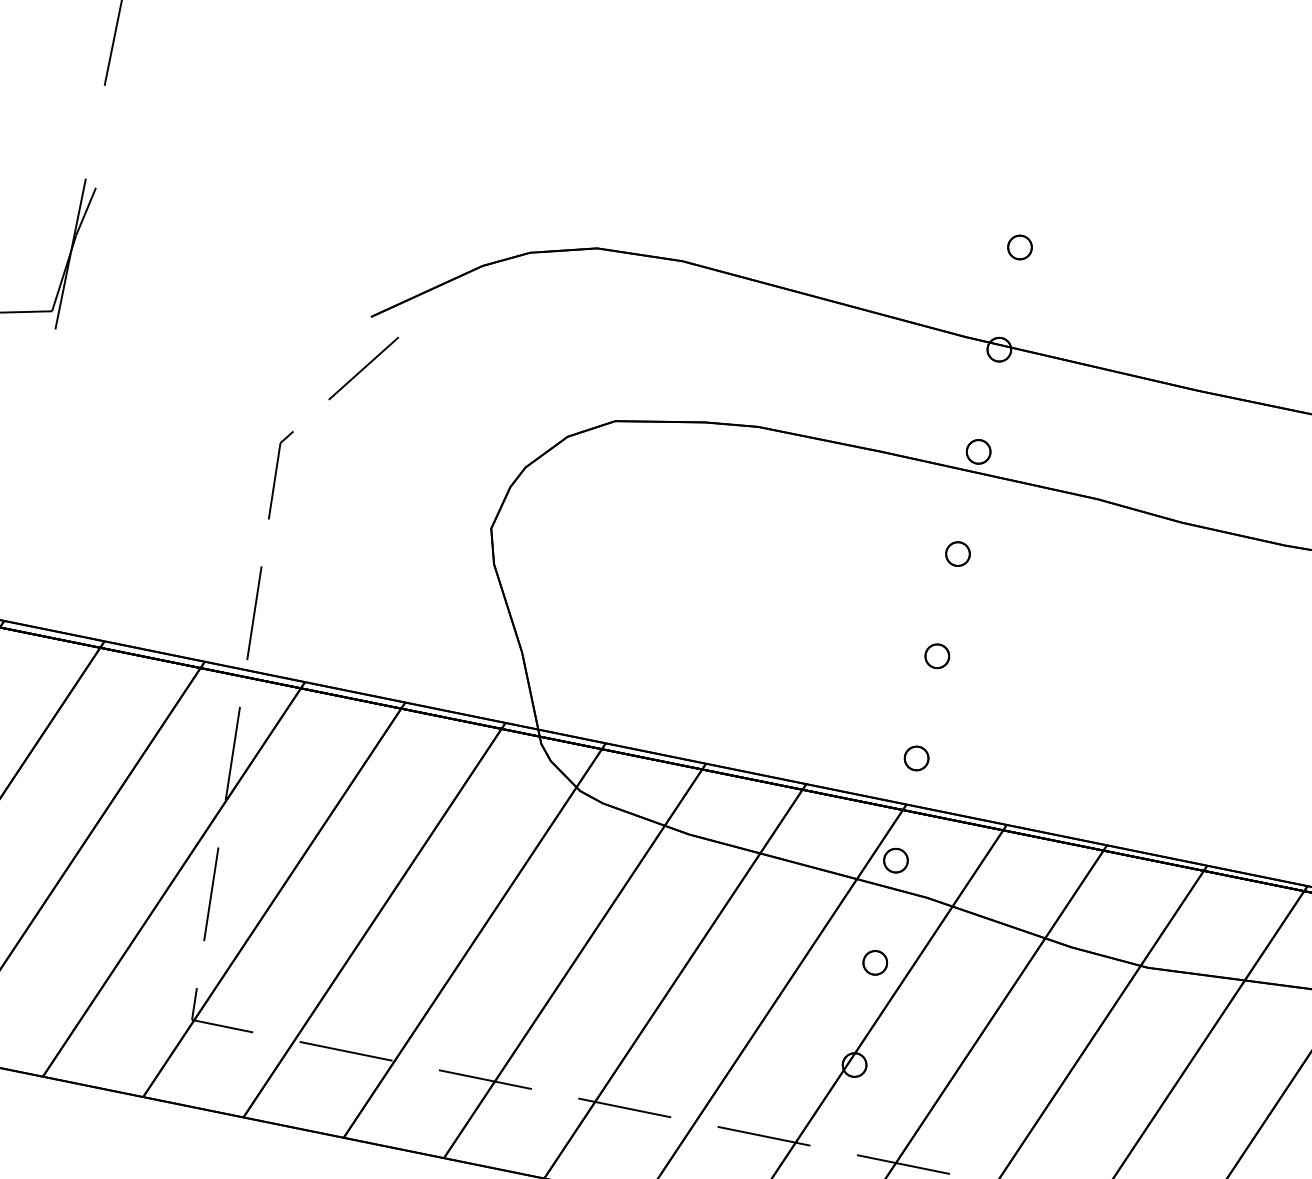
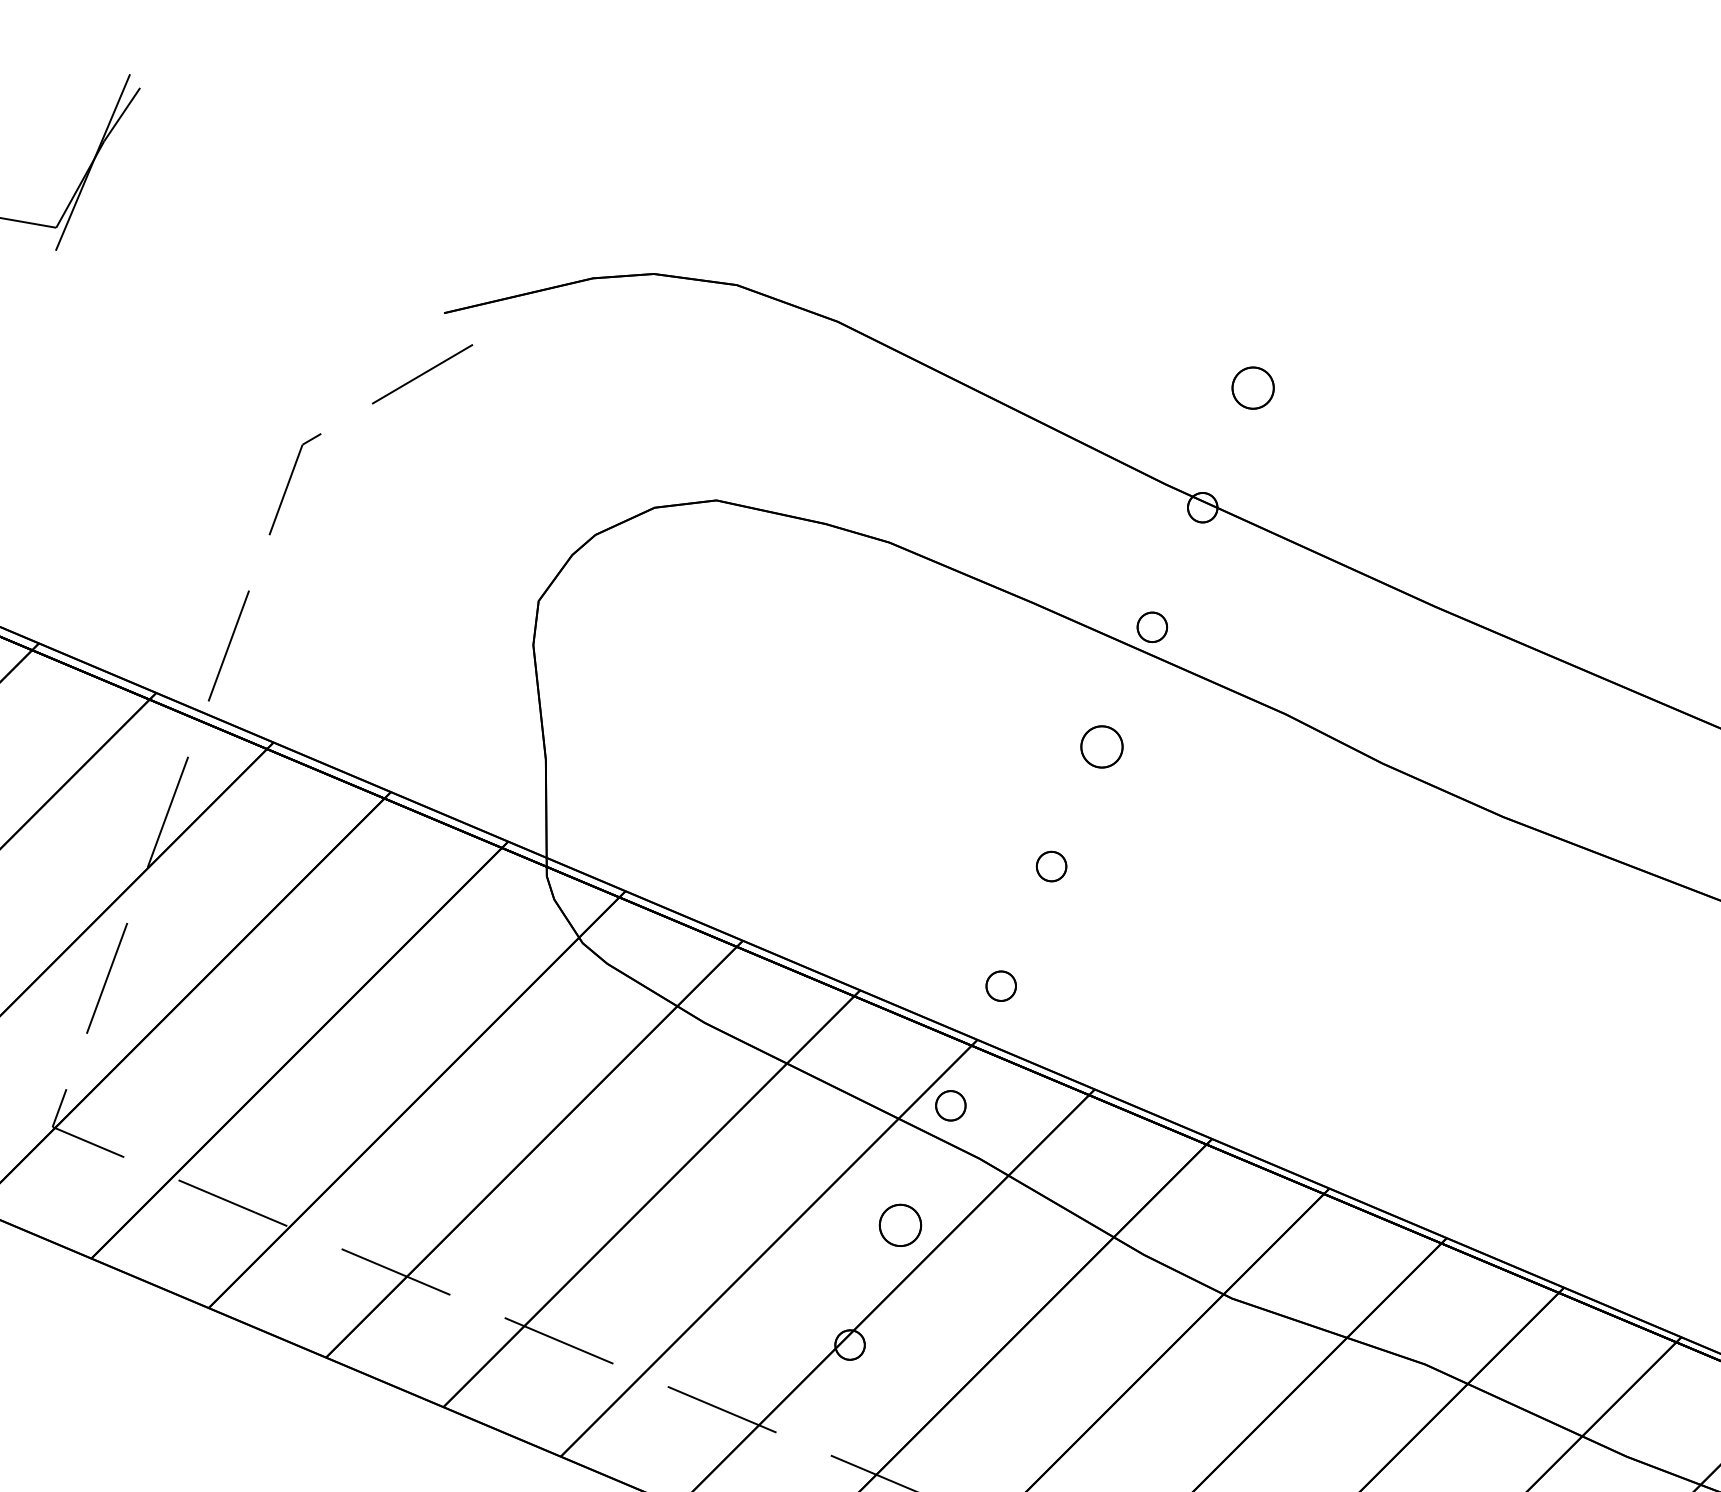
part: (1019, 247) -> (1252, 387), size x1.4
part: (957, 553) -> (1101, 746), size x1.4
part: (875, 962) -> (900, 1225), size x1.4

